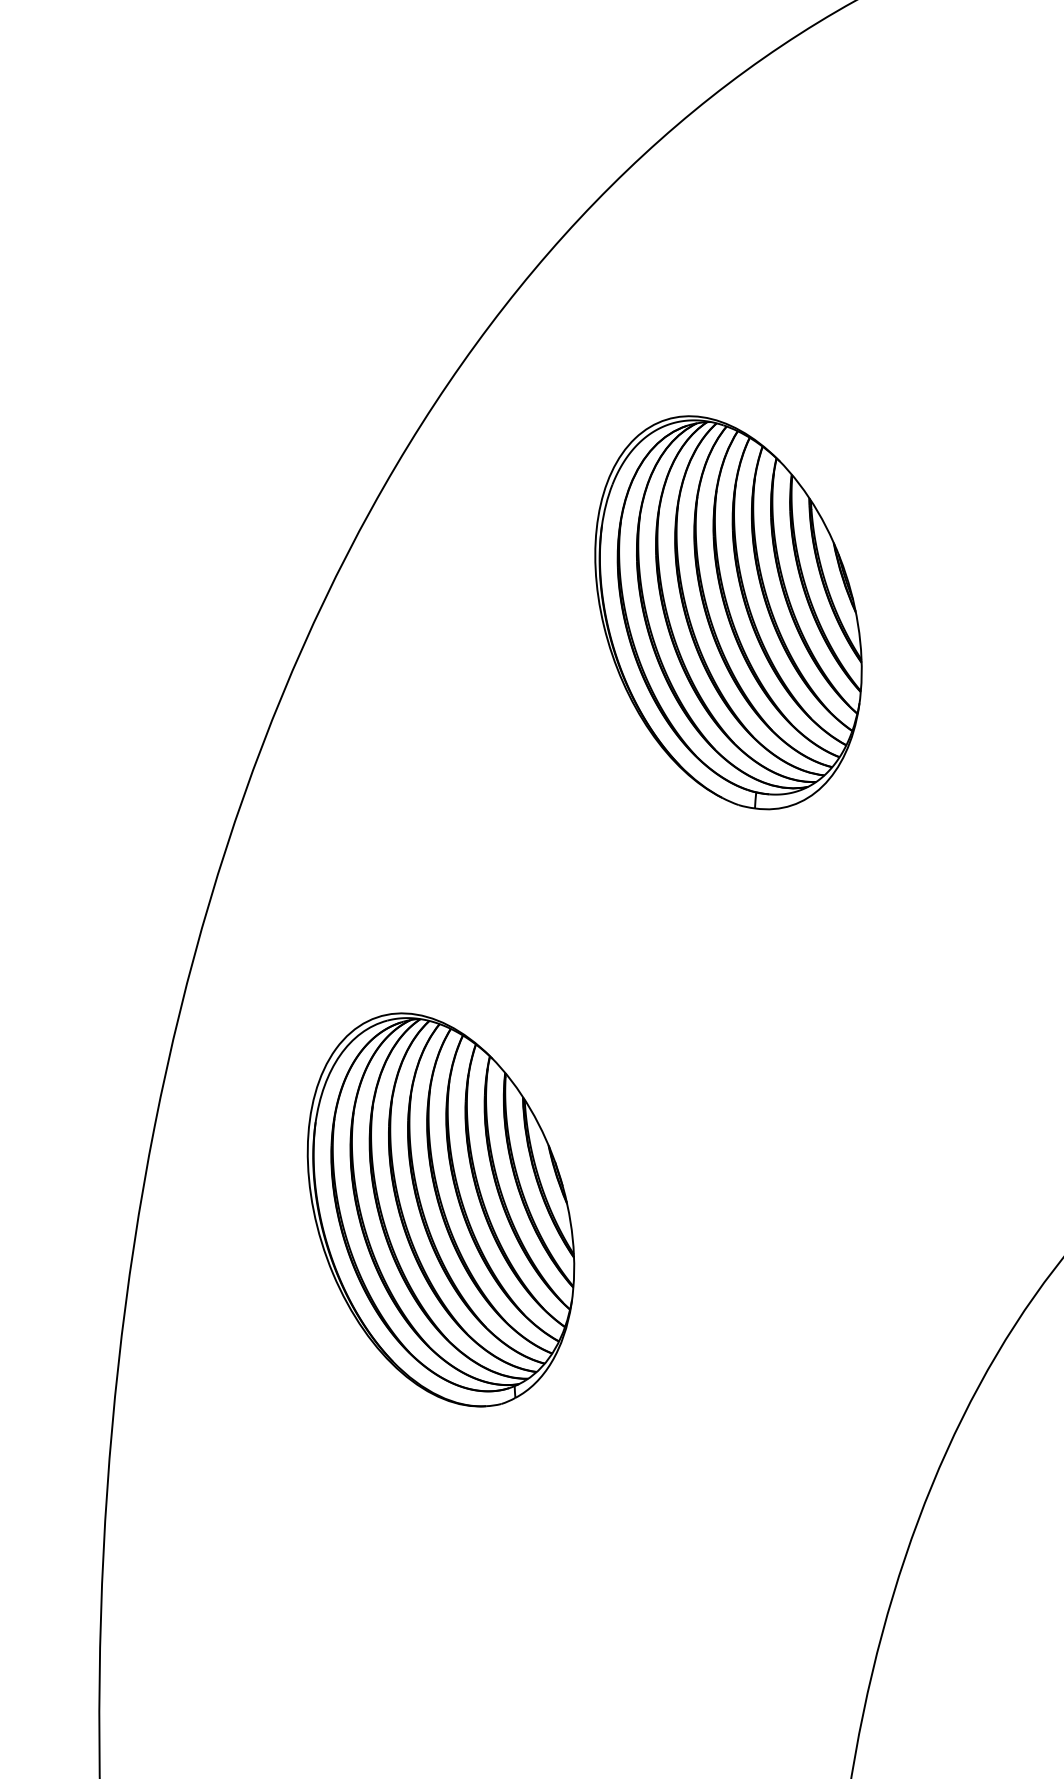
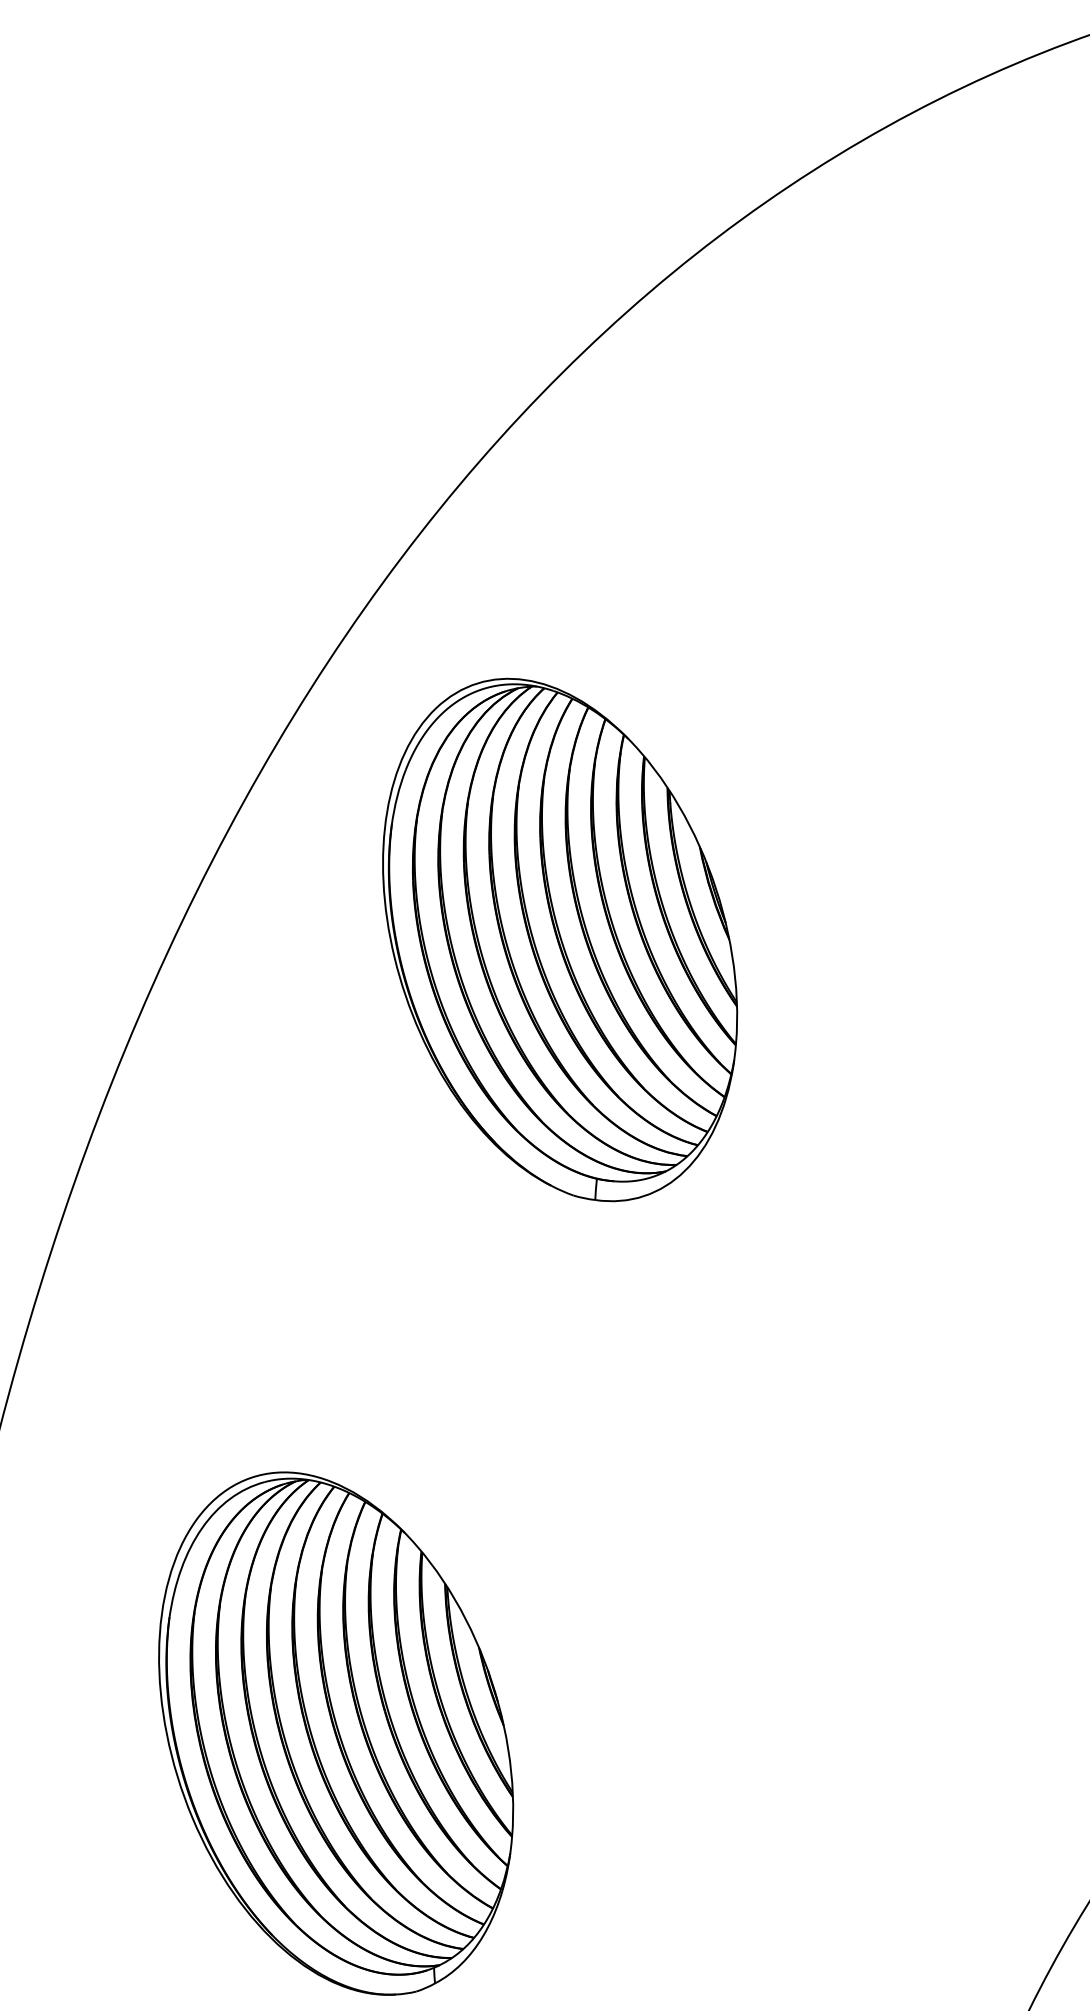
part: (728, 612) -> (560, 939), moved

